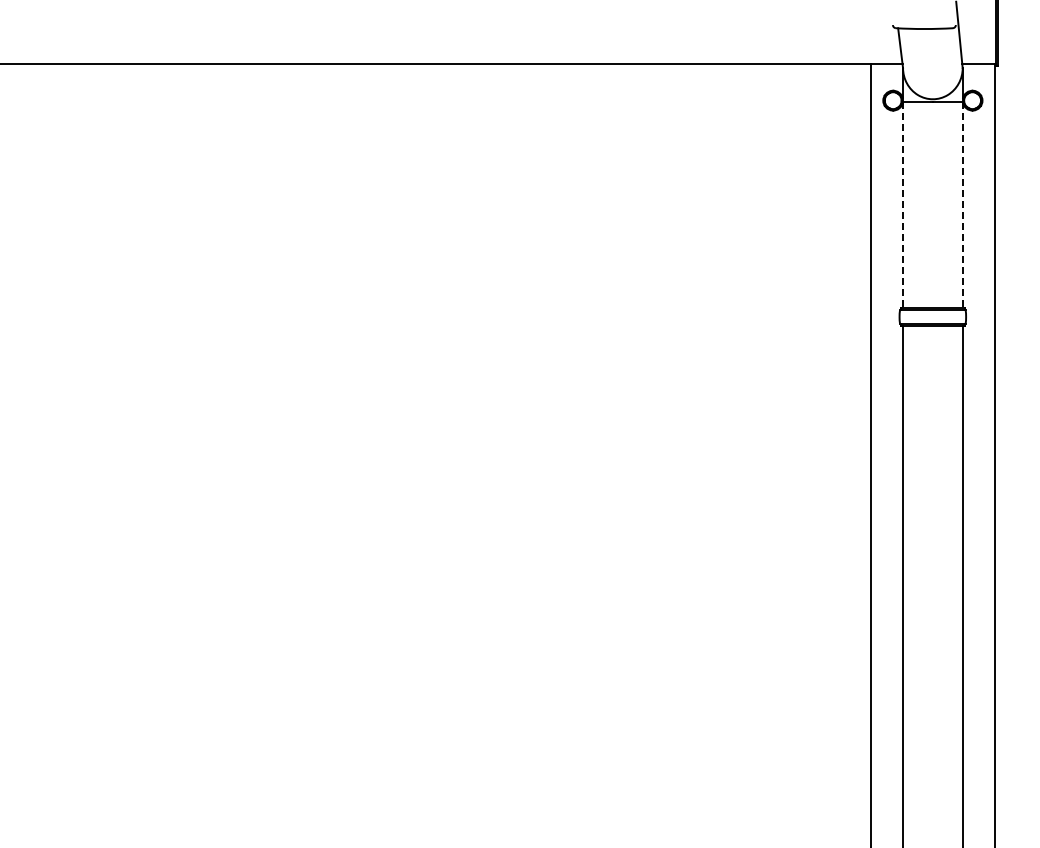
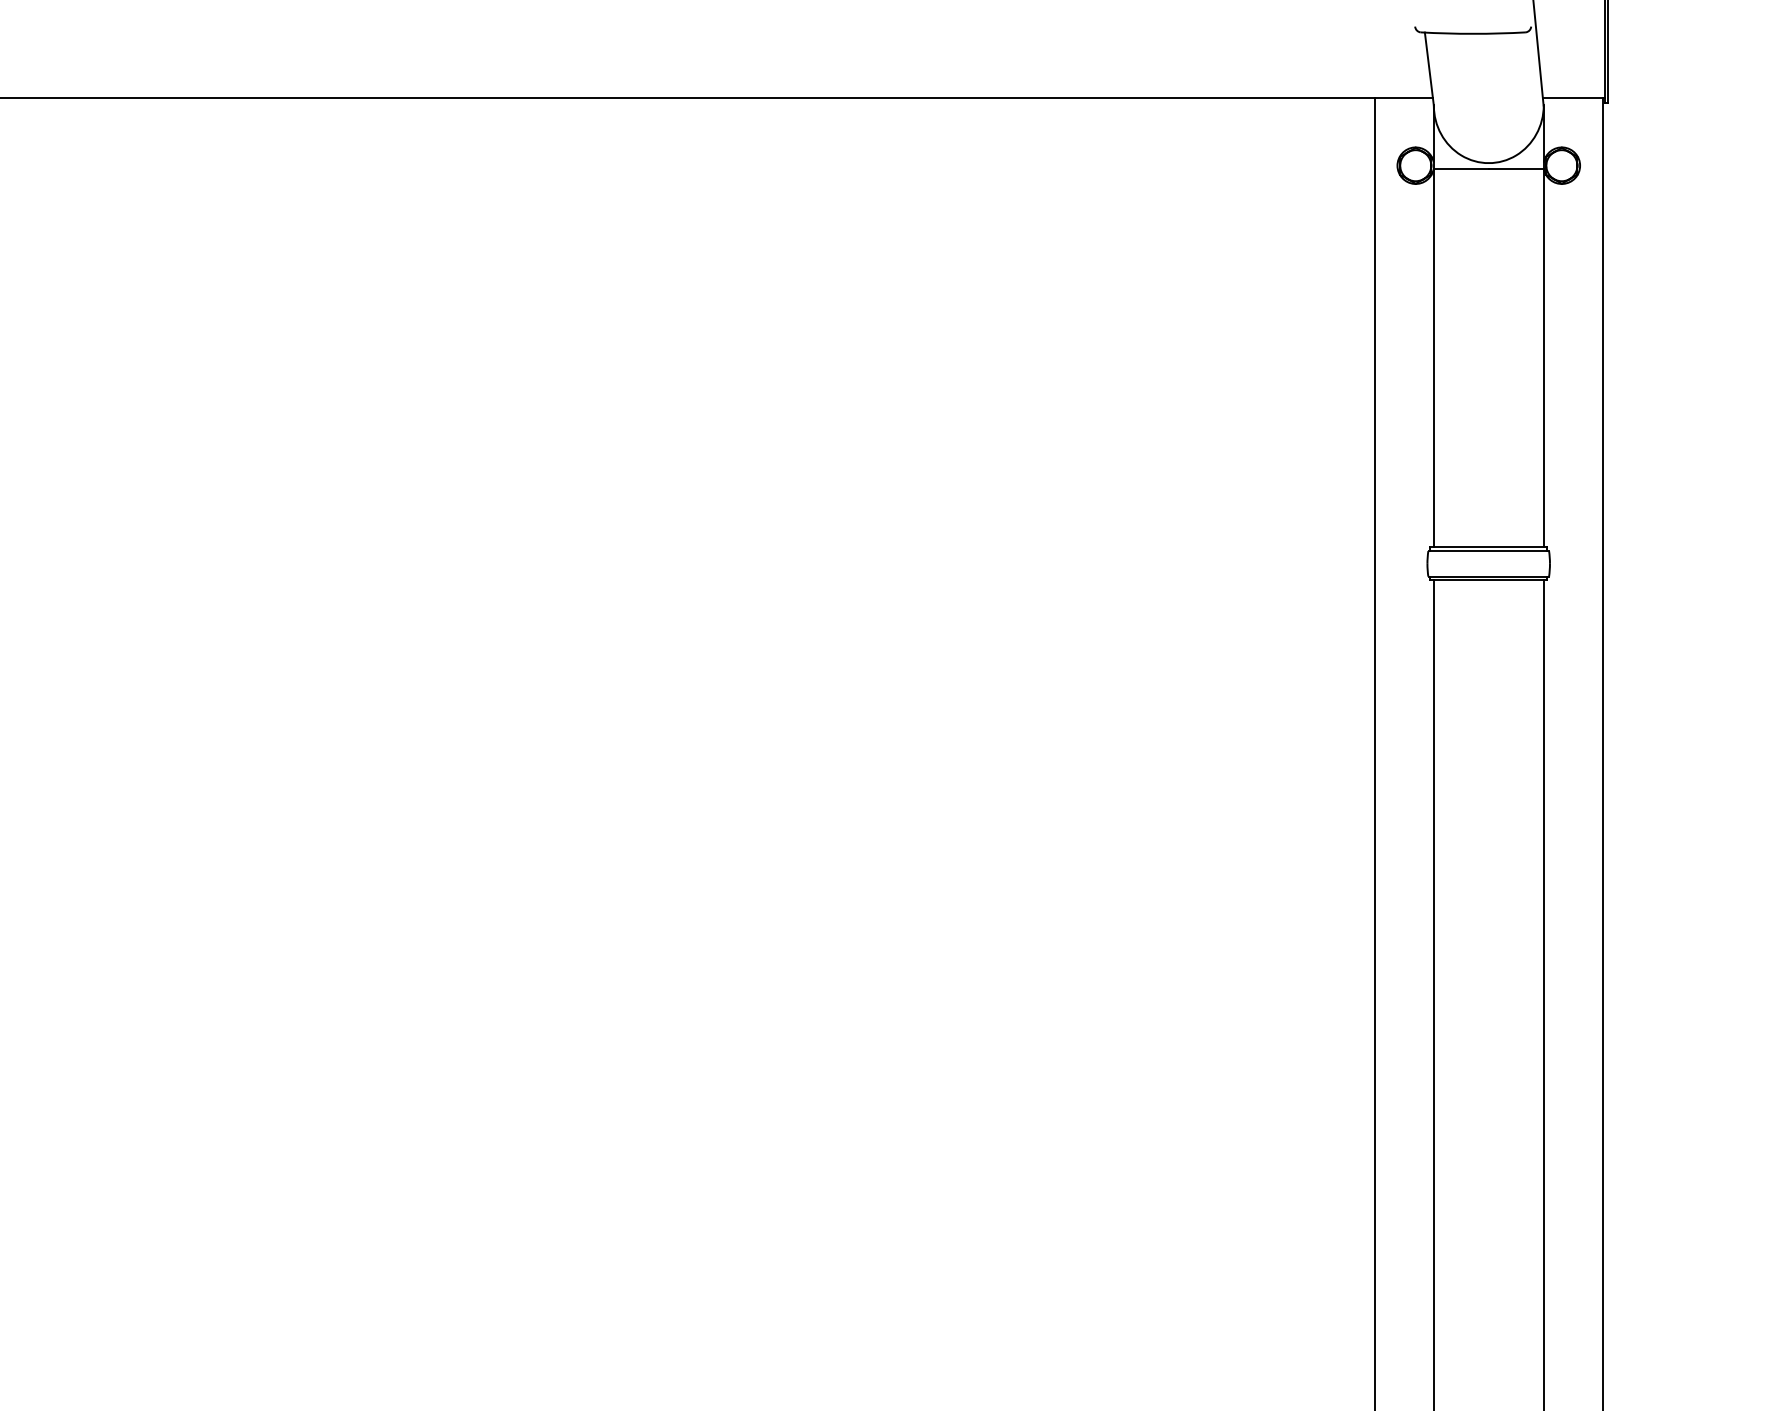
line: (903, 205) -> (1434, 358), dashed -> solid
line: (962, 205) -> (1543, 358), dashed -> solid

